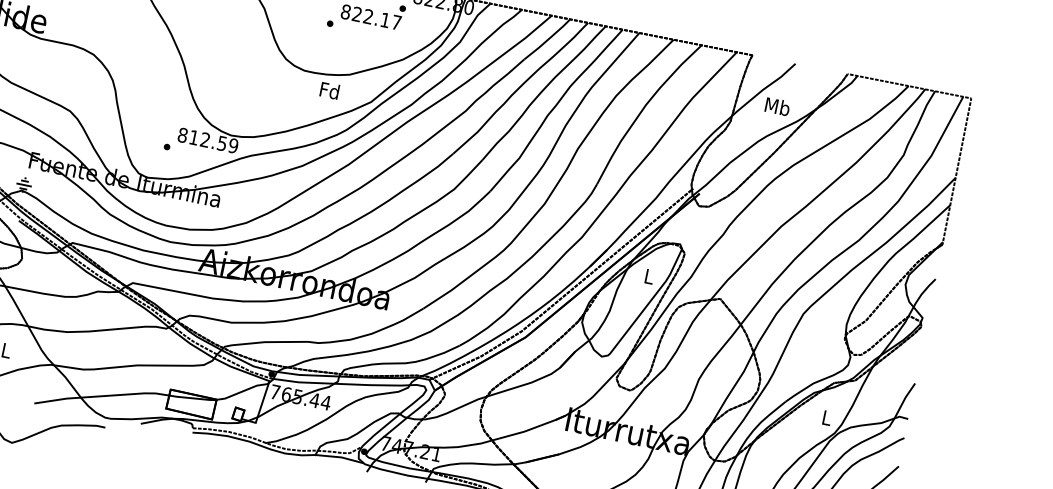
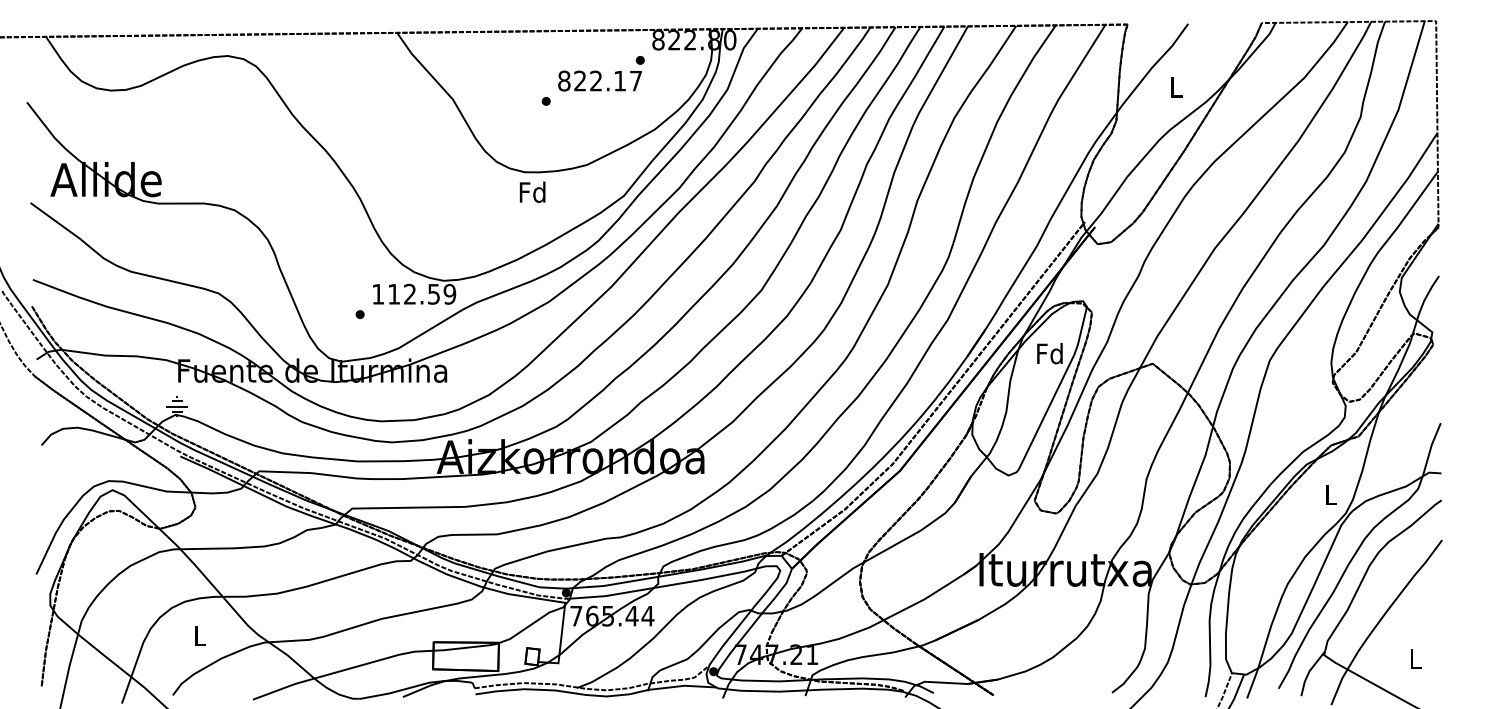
text: (329, 90) -> (532, 191), moved
text: (777, 106) -> (1175, 86), Mb -> L
text: (183, 134) -> (378, 293), 812.59 -> 112.59
text: (648, 276) -> (1049, 353), L -> Fd

